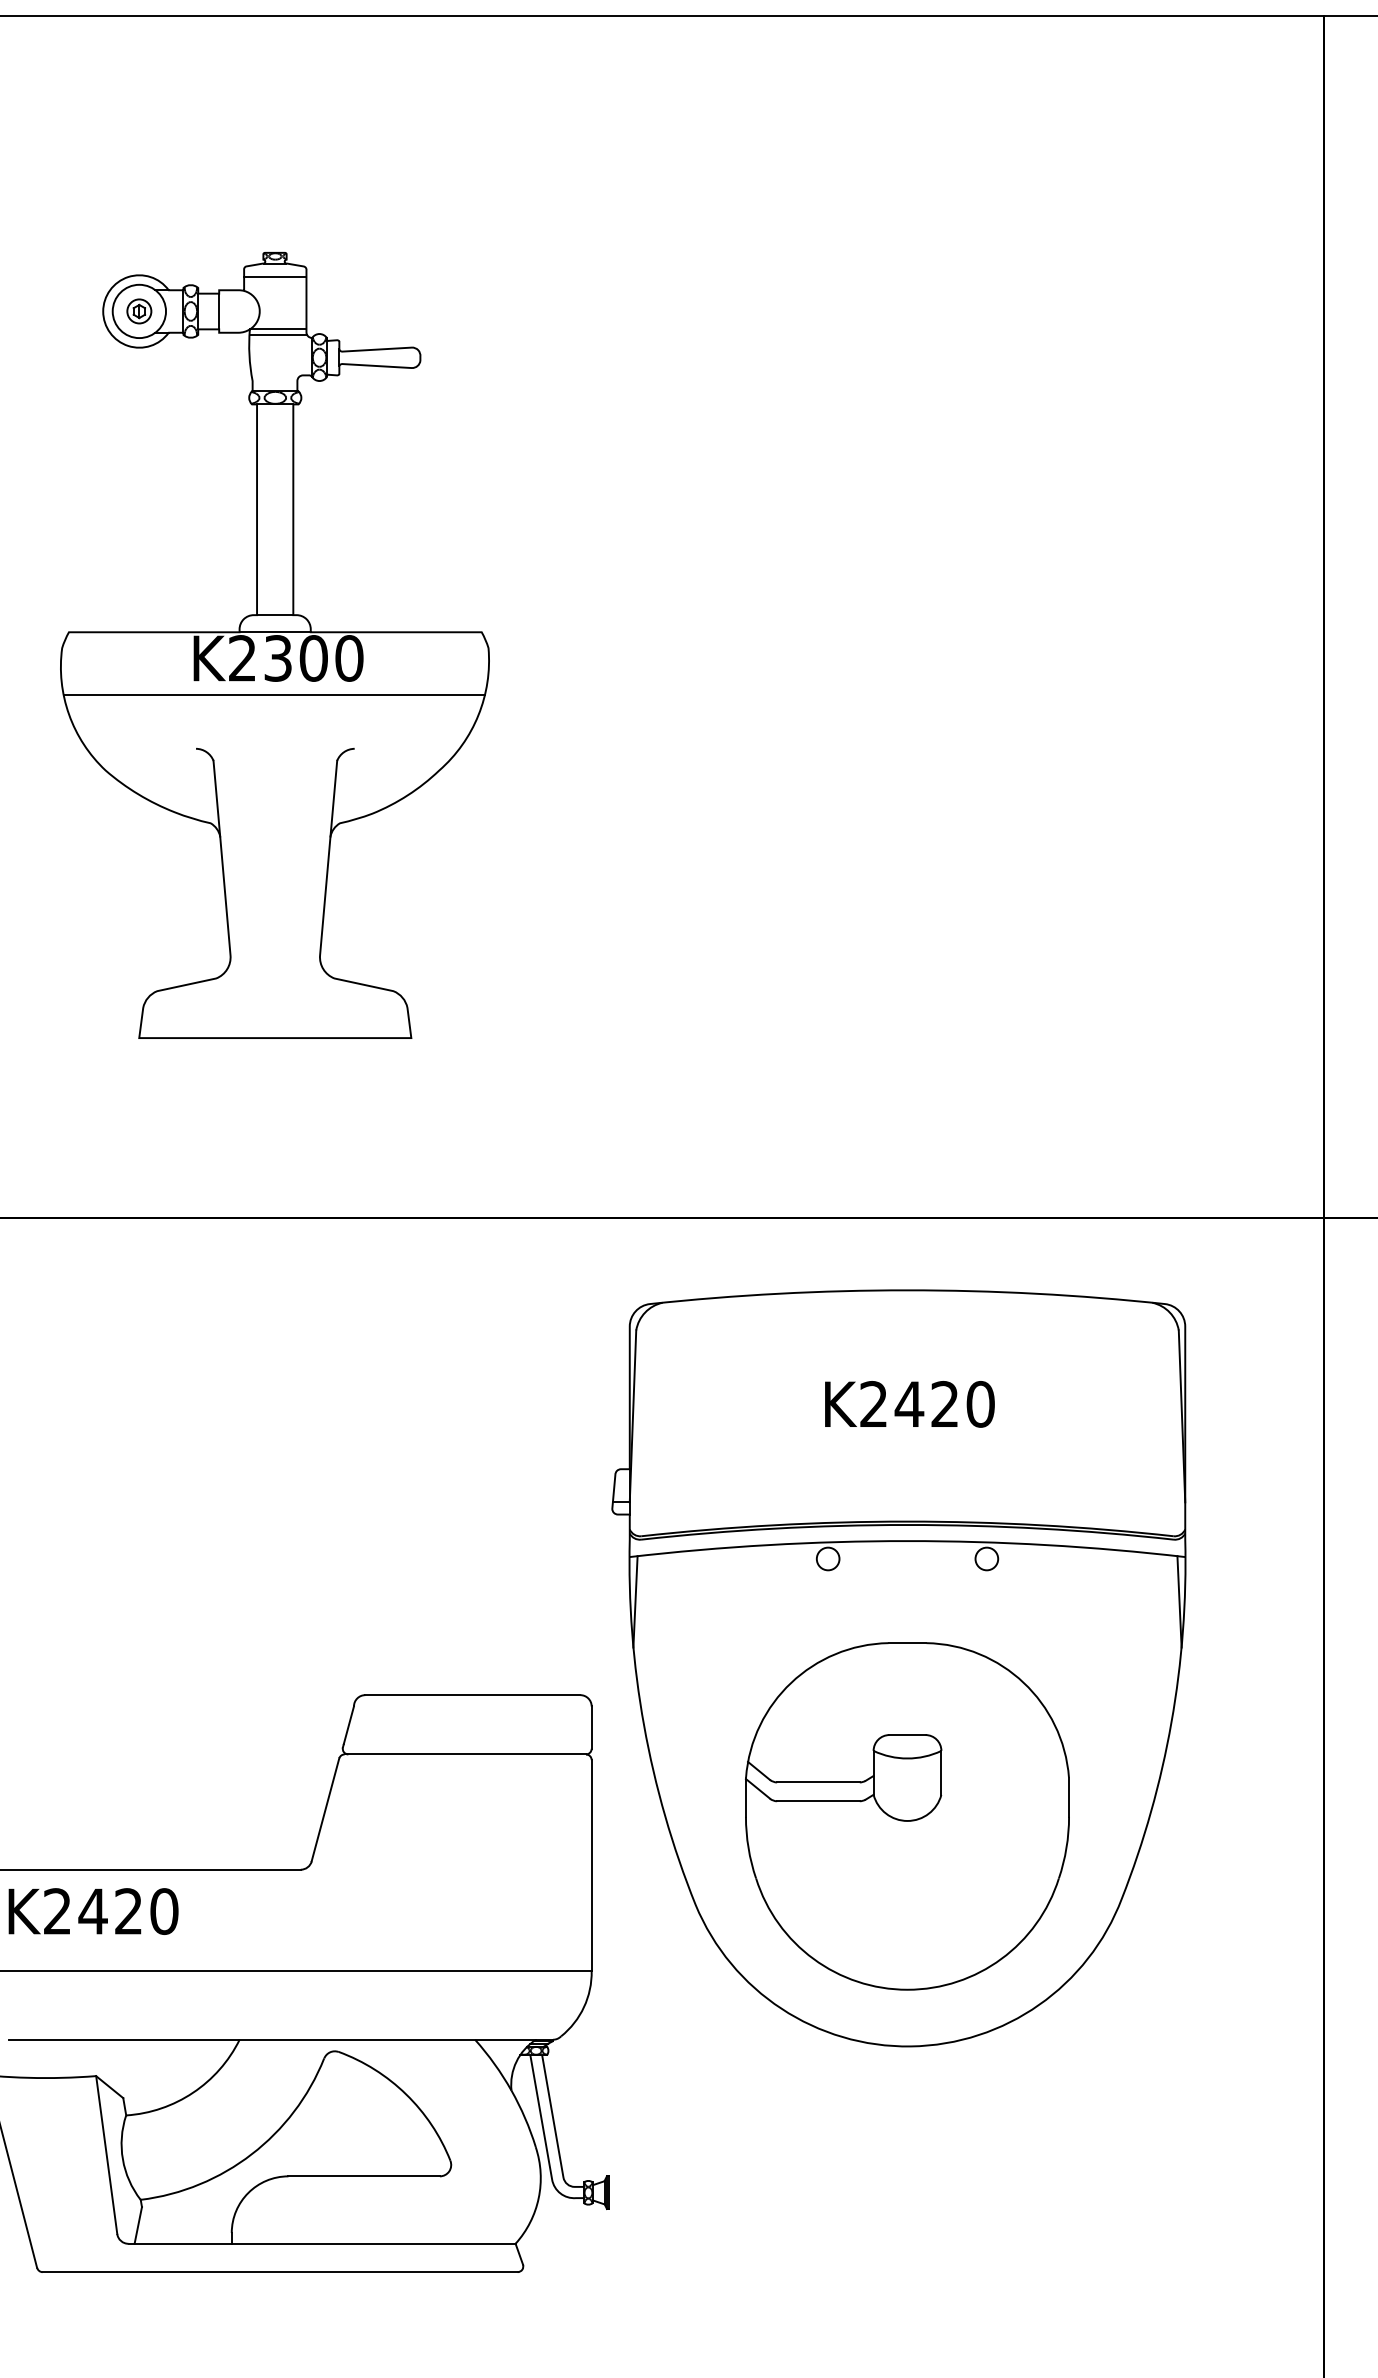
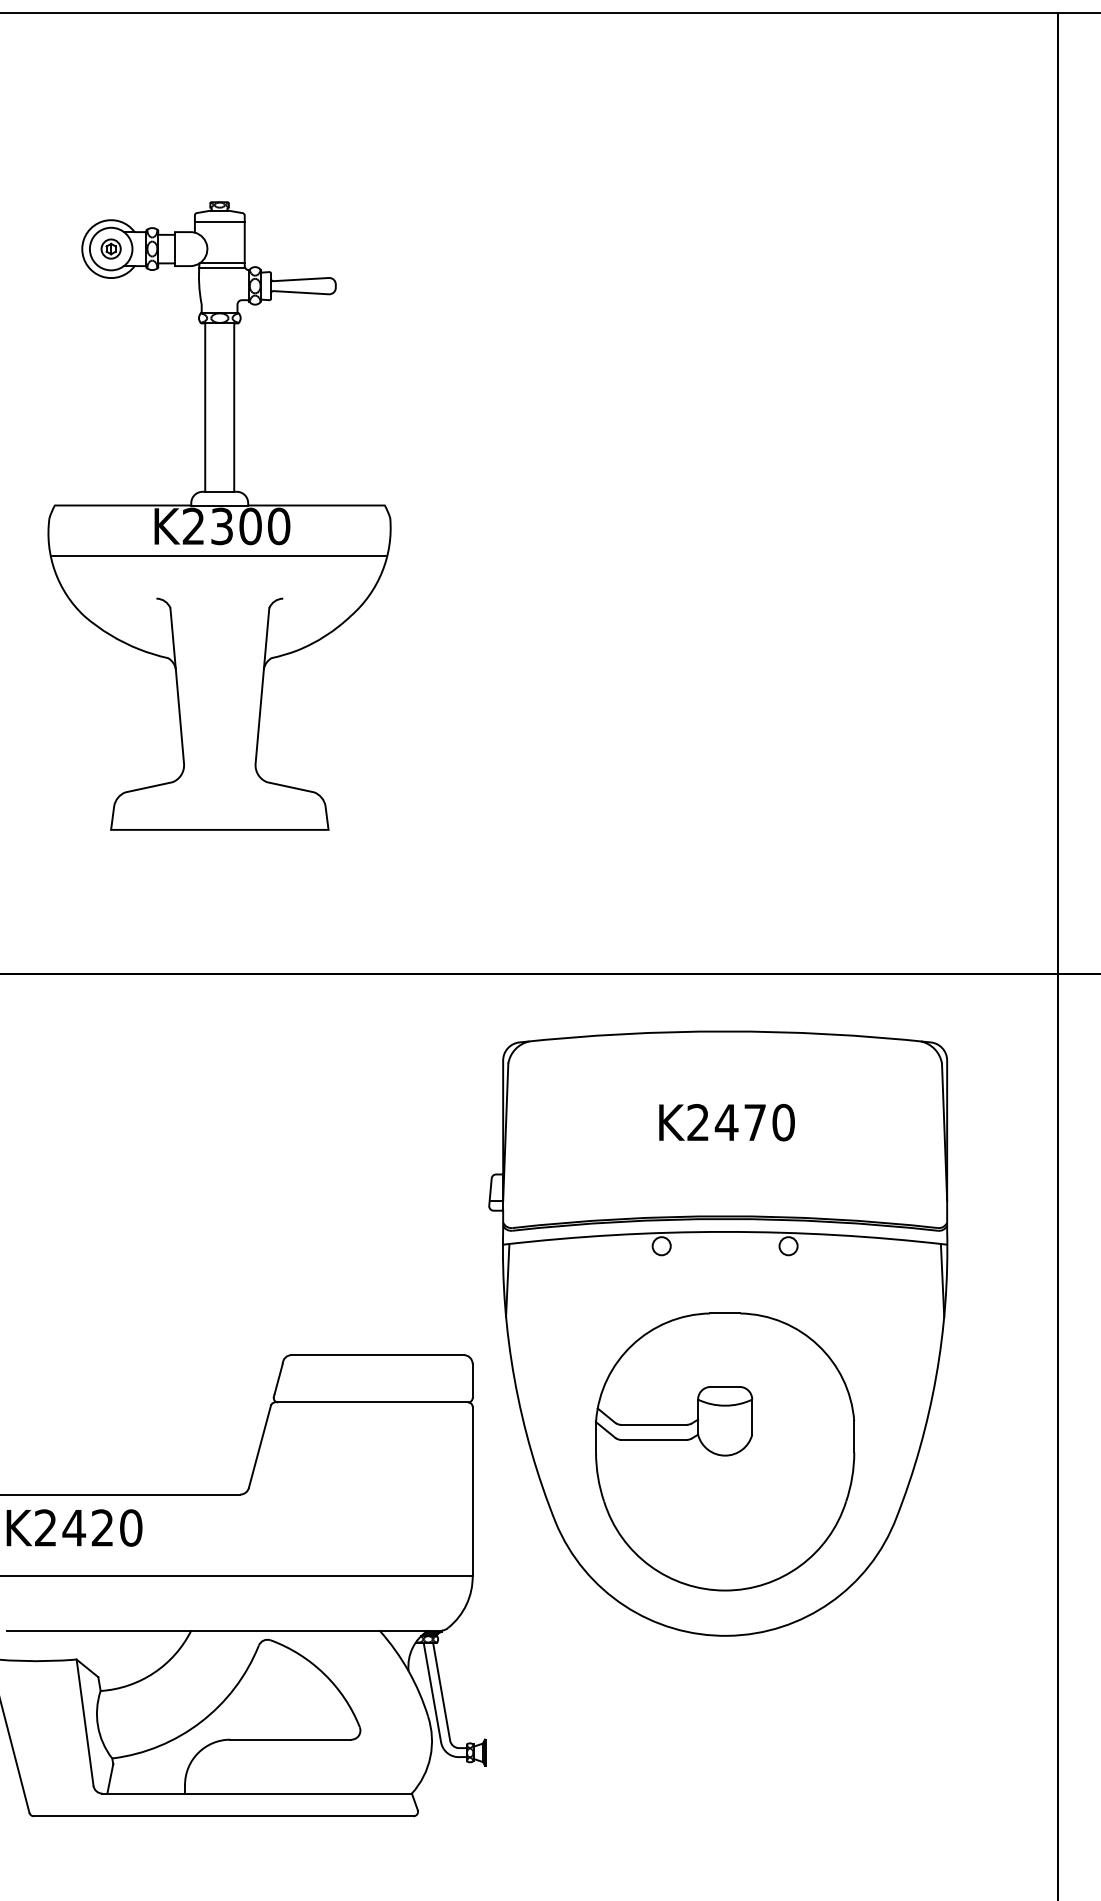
text: (944, 1403) -> (754, 1121), K2420 -> K2470

